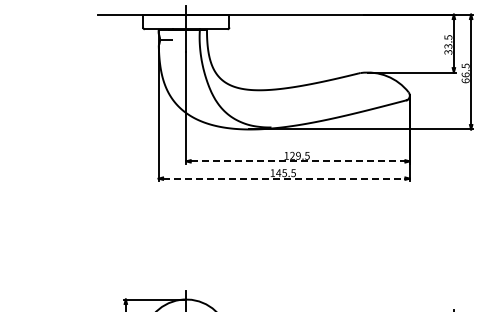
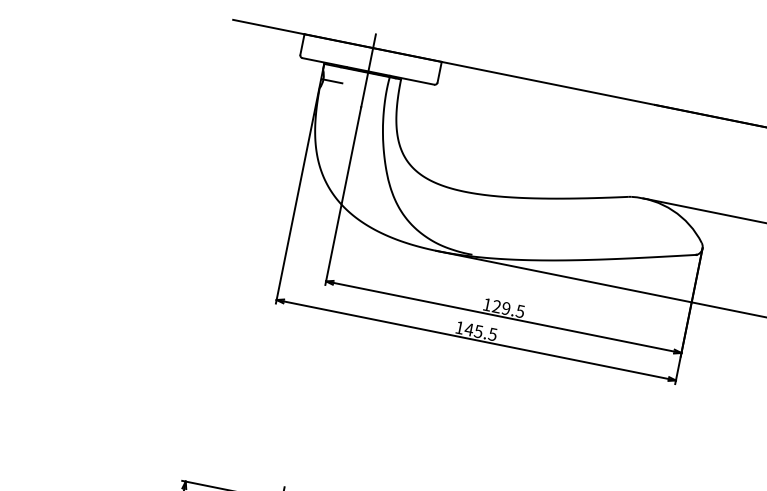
line: (298, 161) -> (504, 317), dashed -> solid
line: (284, 178) -> (476, 340), dashed -> solid

